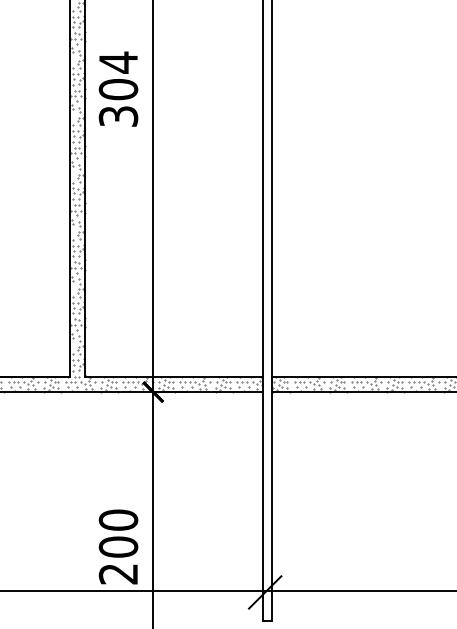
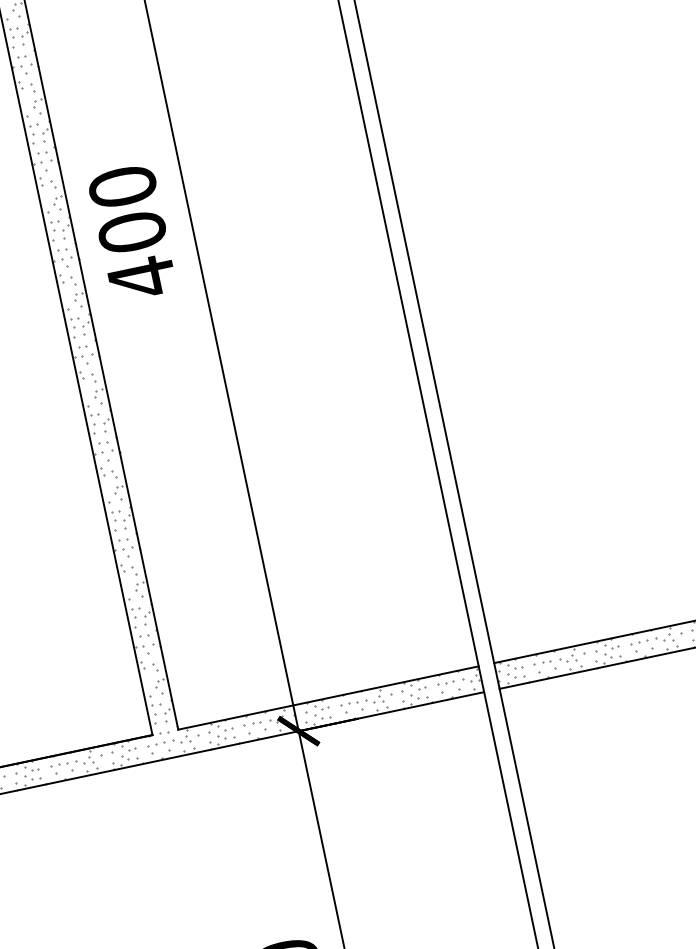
text: (118, 89) -> (132, 232), 304 -> 400

